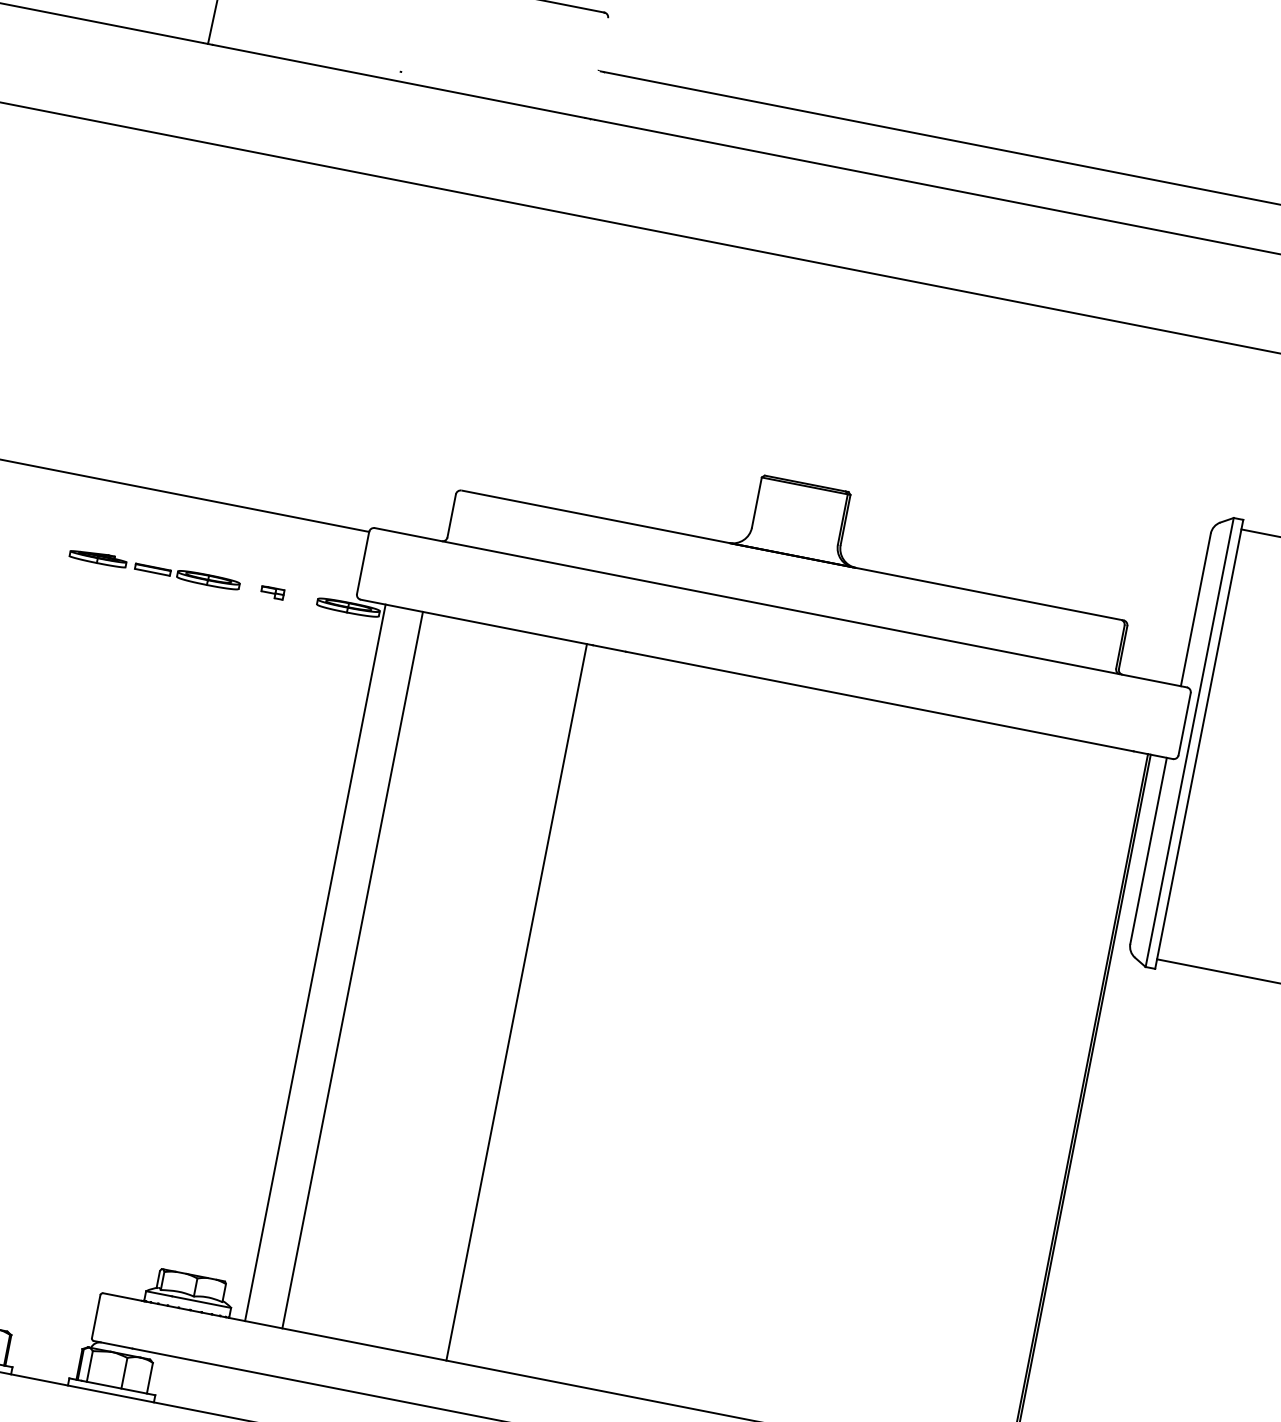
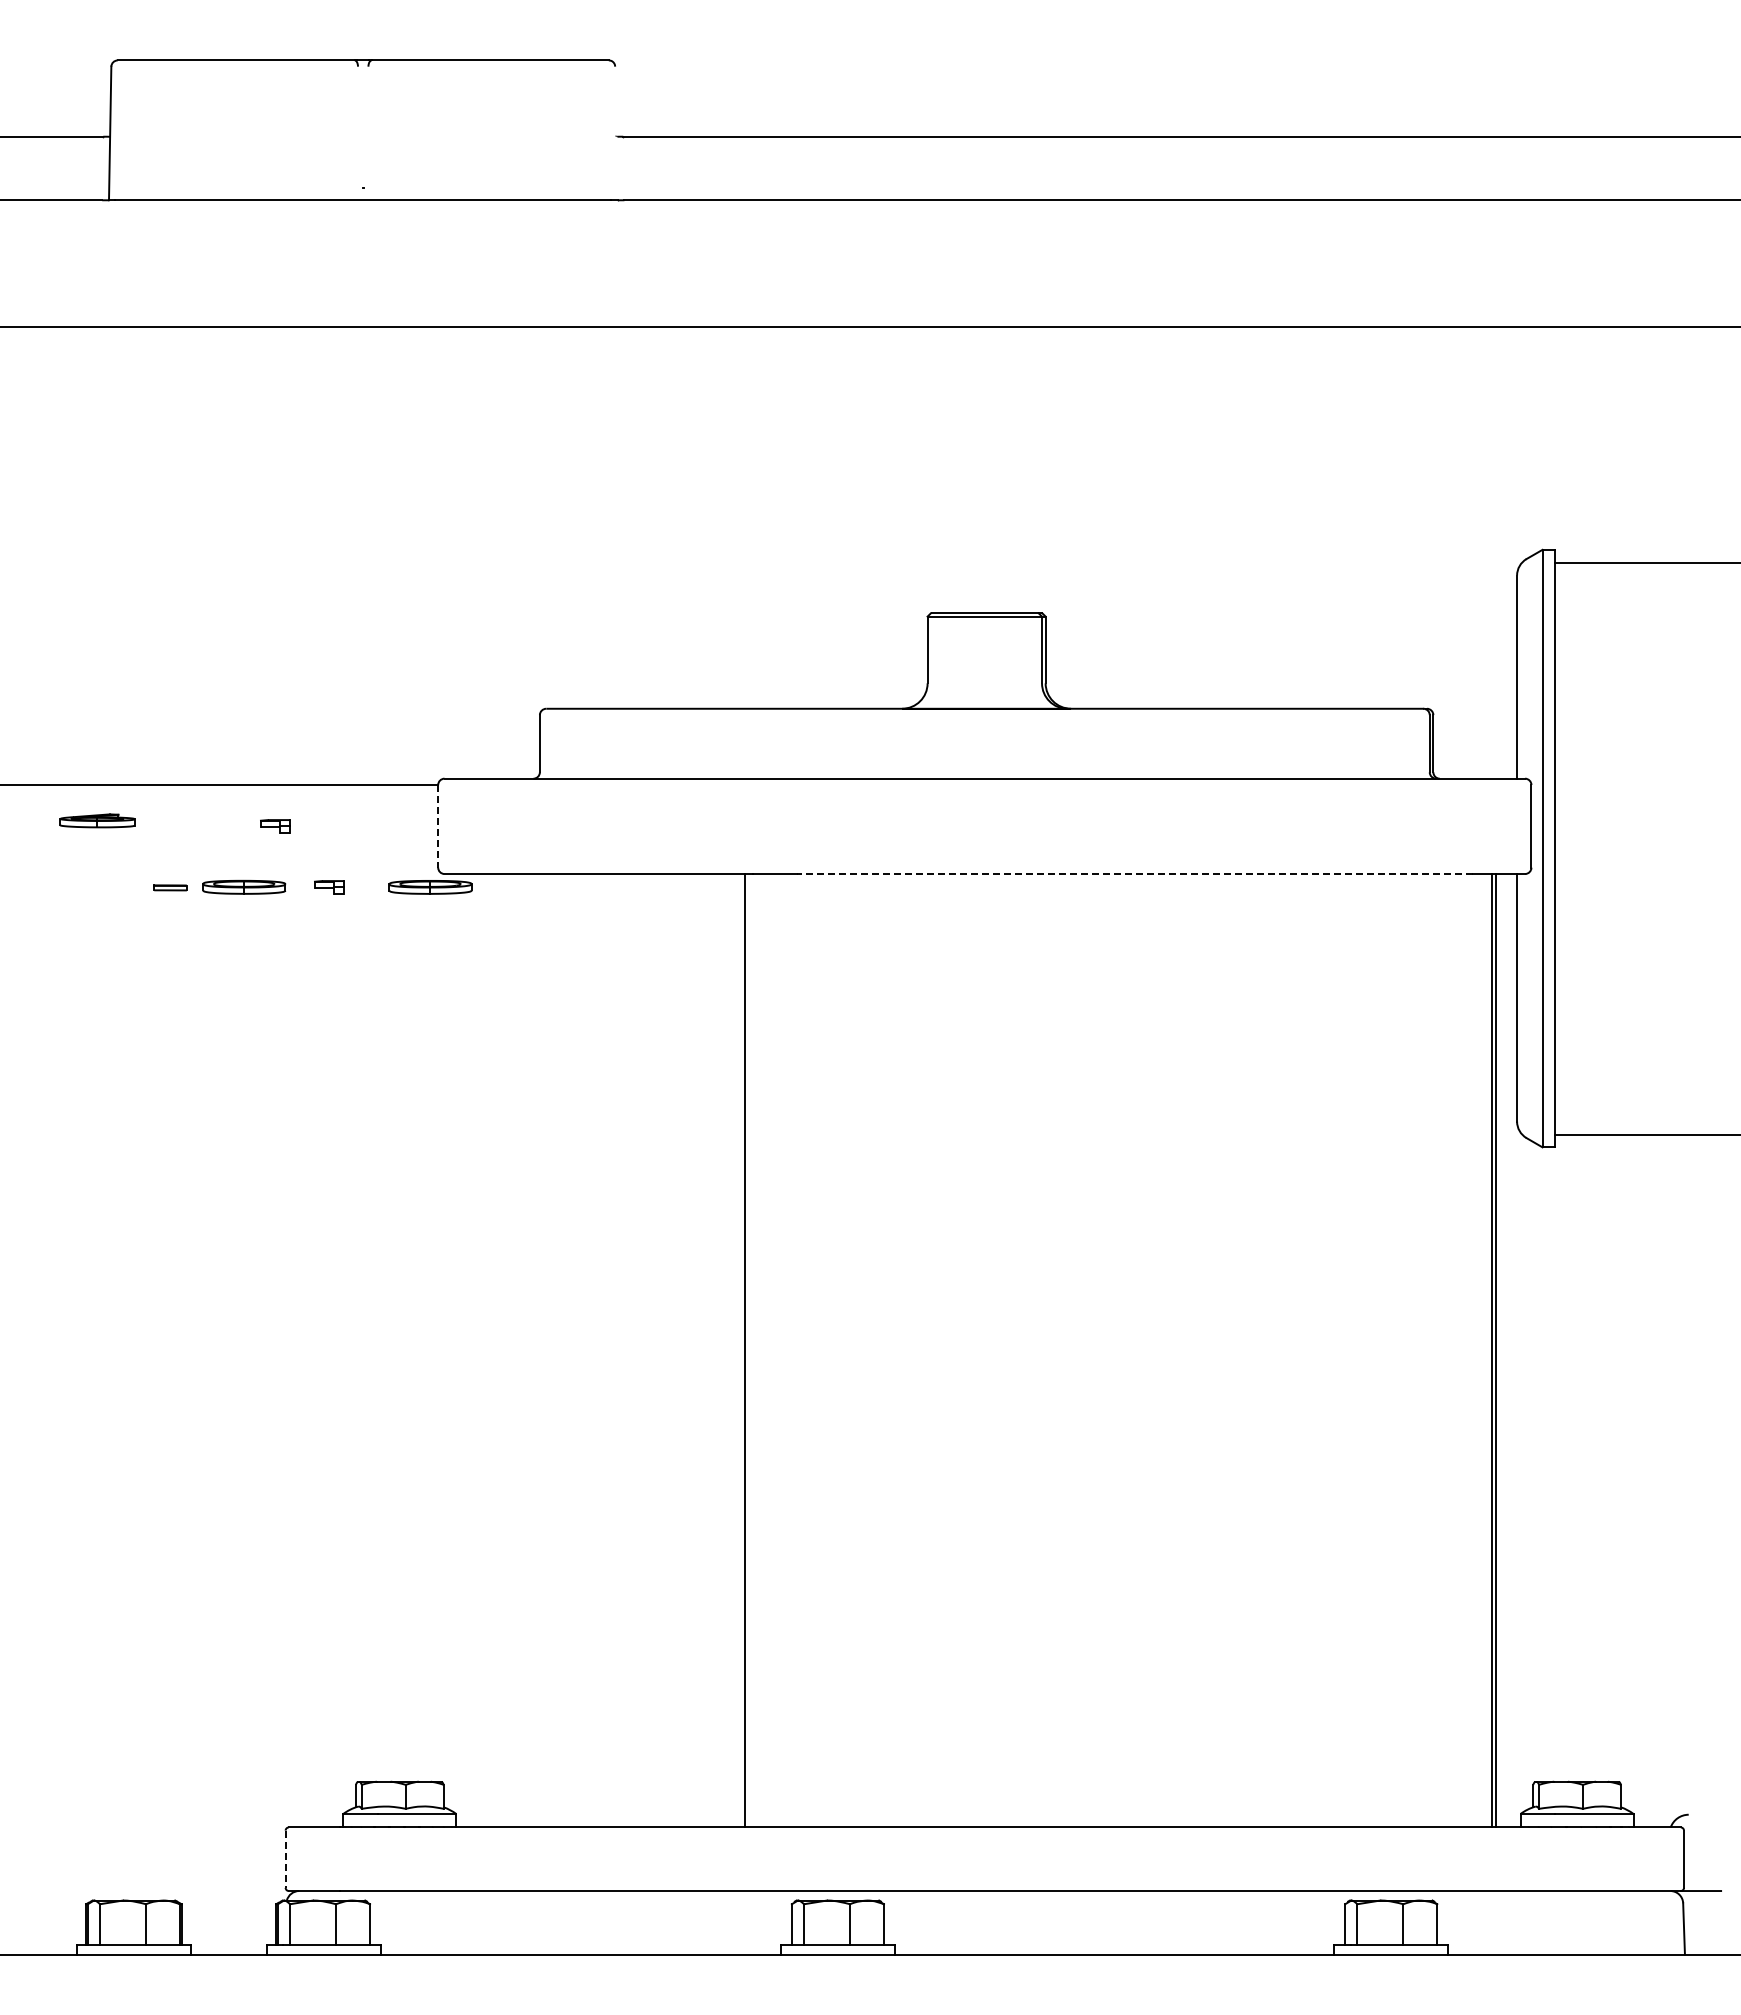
part: (240, 539) -> (275, 826), added
part: (98, 557) -> (97, 820), moved
line: (363, 563) -> (438, 826), solid -> dashed
part: (152, 569) -> (170, 887), size x0.7
line: (880, 701) -> (1135, 874), solid -> dashed
line: (315, 962) -> (477, 1350), removed
line: (352, 970) -> (527, 1350), removed
line: (96, 1316) -> (285, 1859), solid -> dashed

